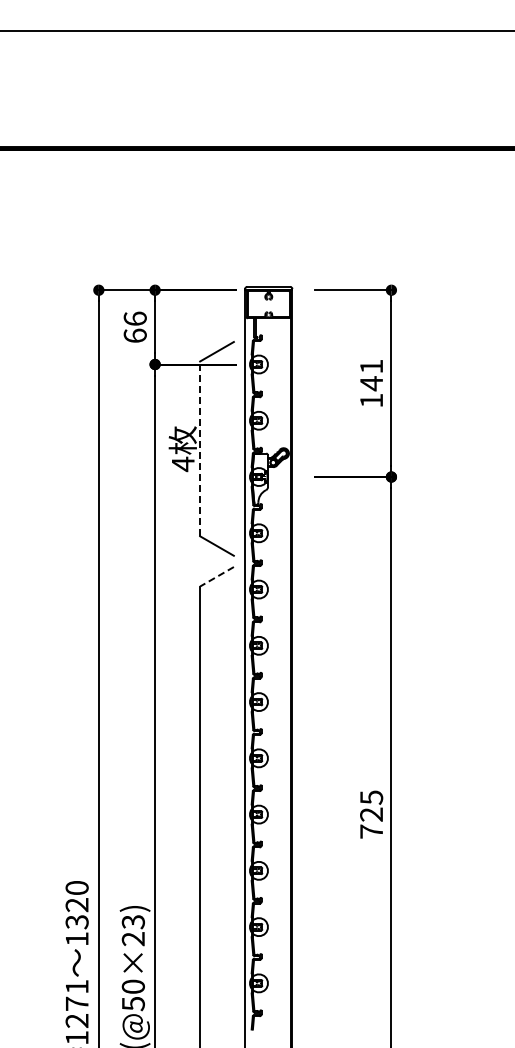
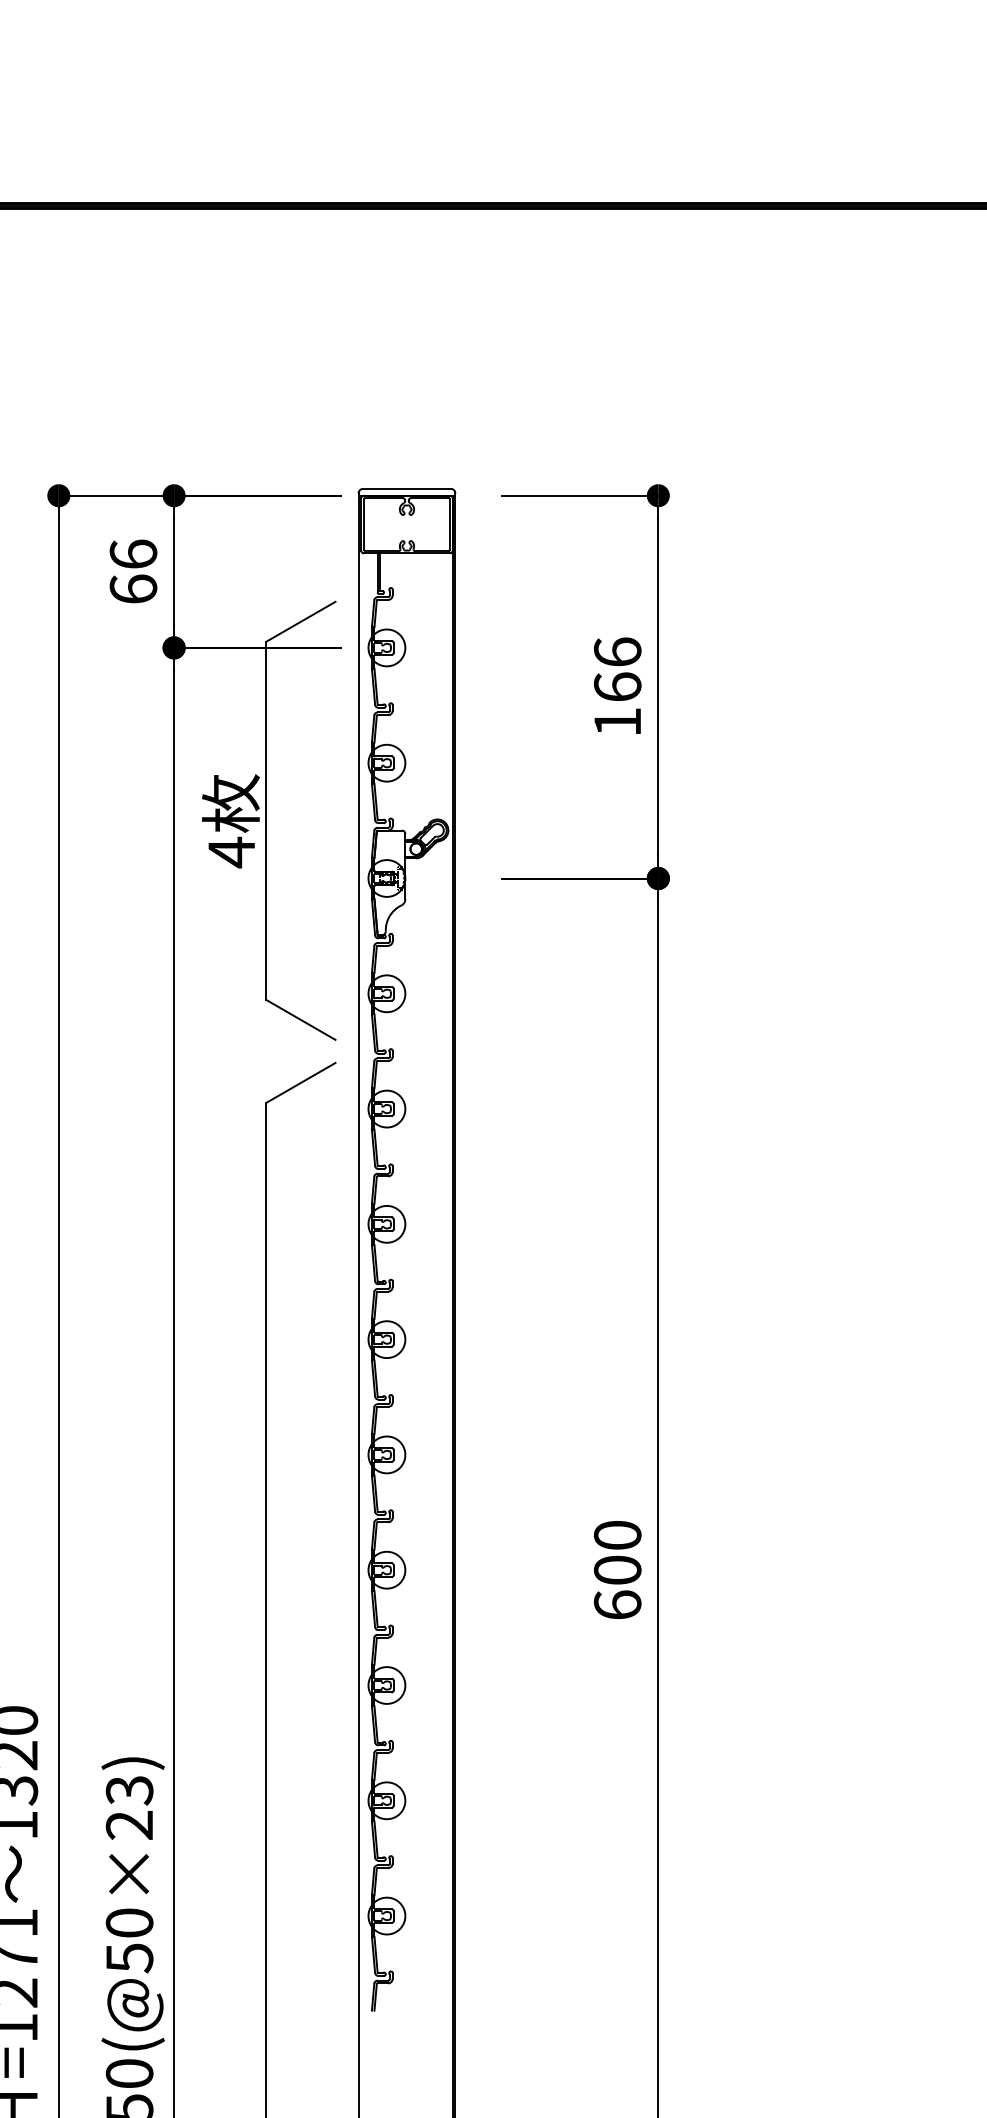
text: (371, 375) -> (617, 670), 141 -> 166
line: (200, 448) -> (267, 820), dashed -> solid
line: (216, 577) -> (299, 1084), dashed -> solid
text: (371, 814) -> (617, 1570), 725 -> 600

